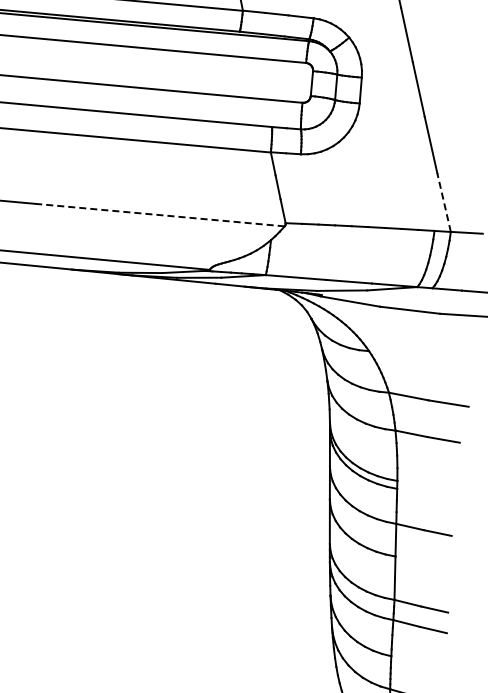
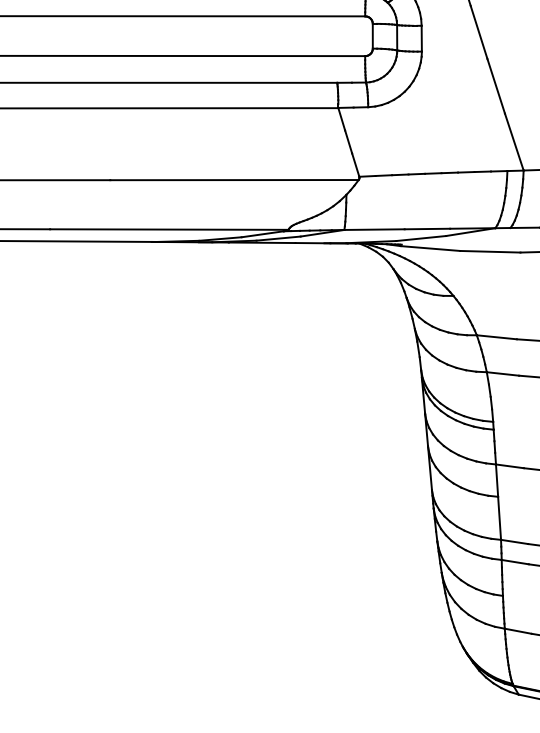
line: (444, 202) -> (514, 142), dashed -> solid
line: (160, 215) -> (234, 180), dashed -> solid

